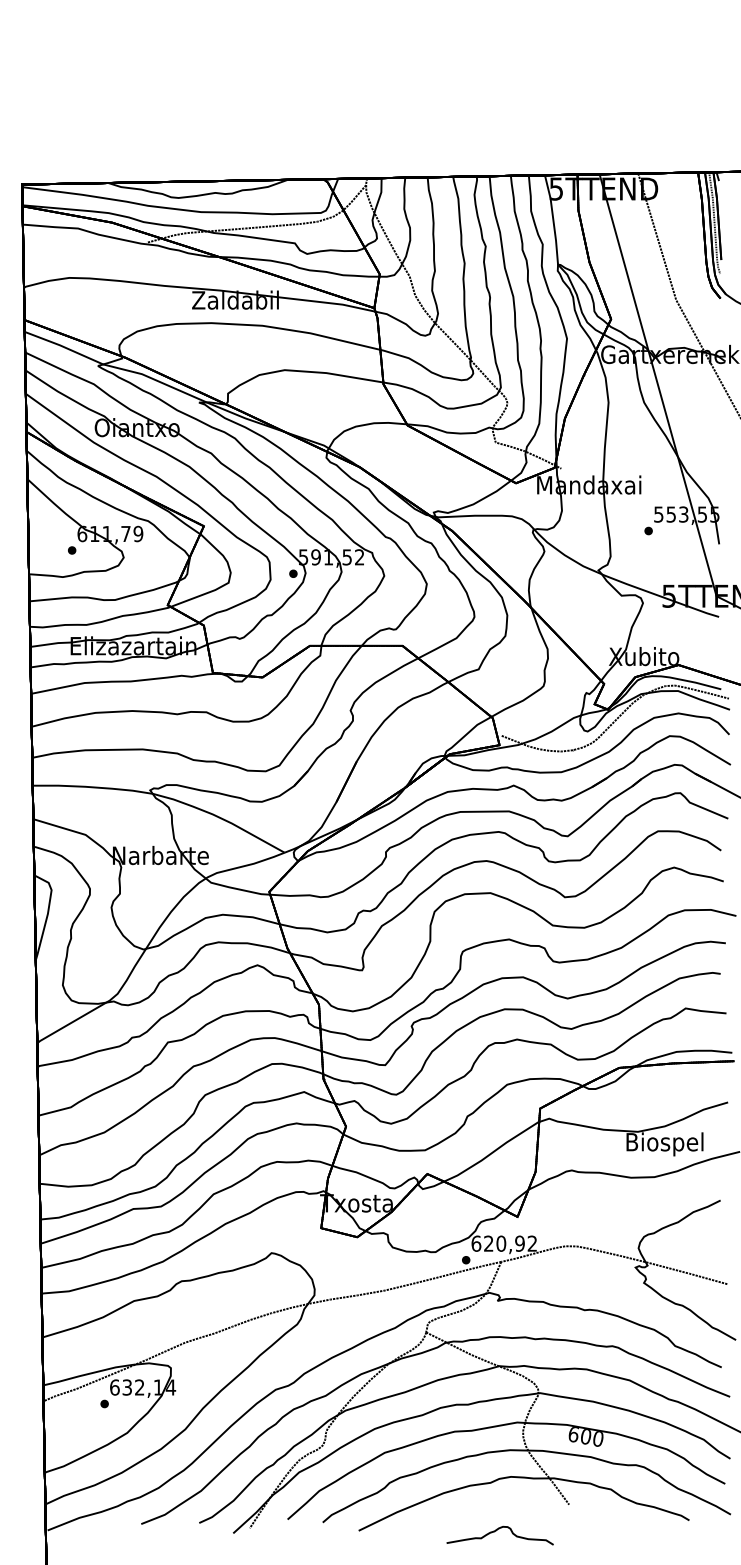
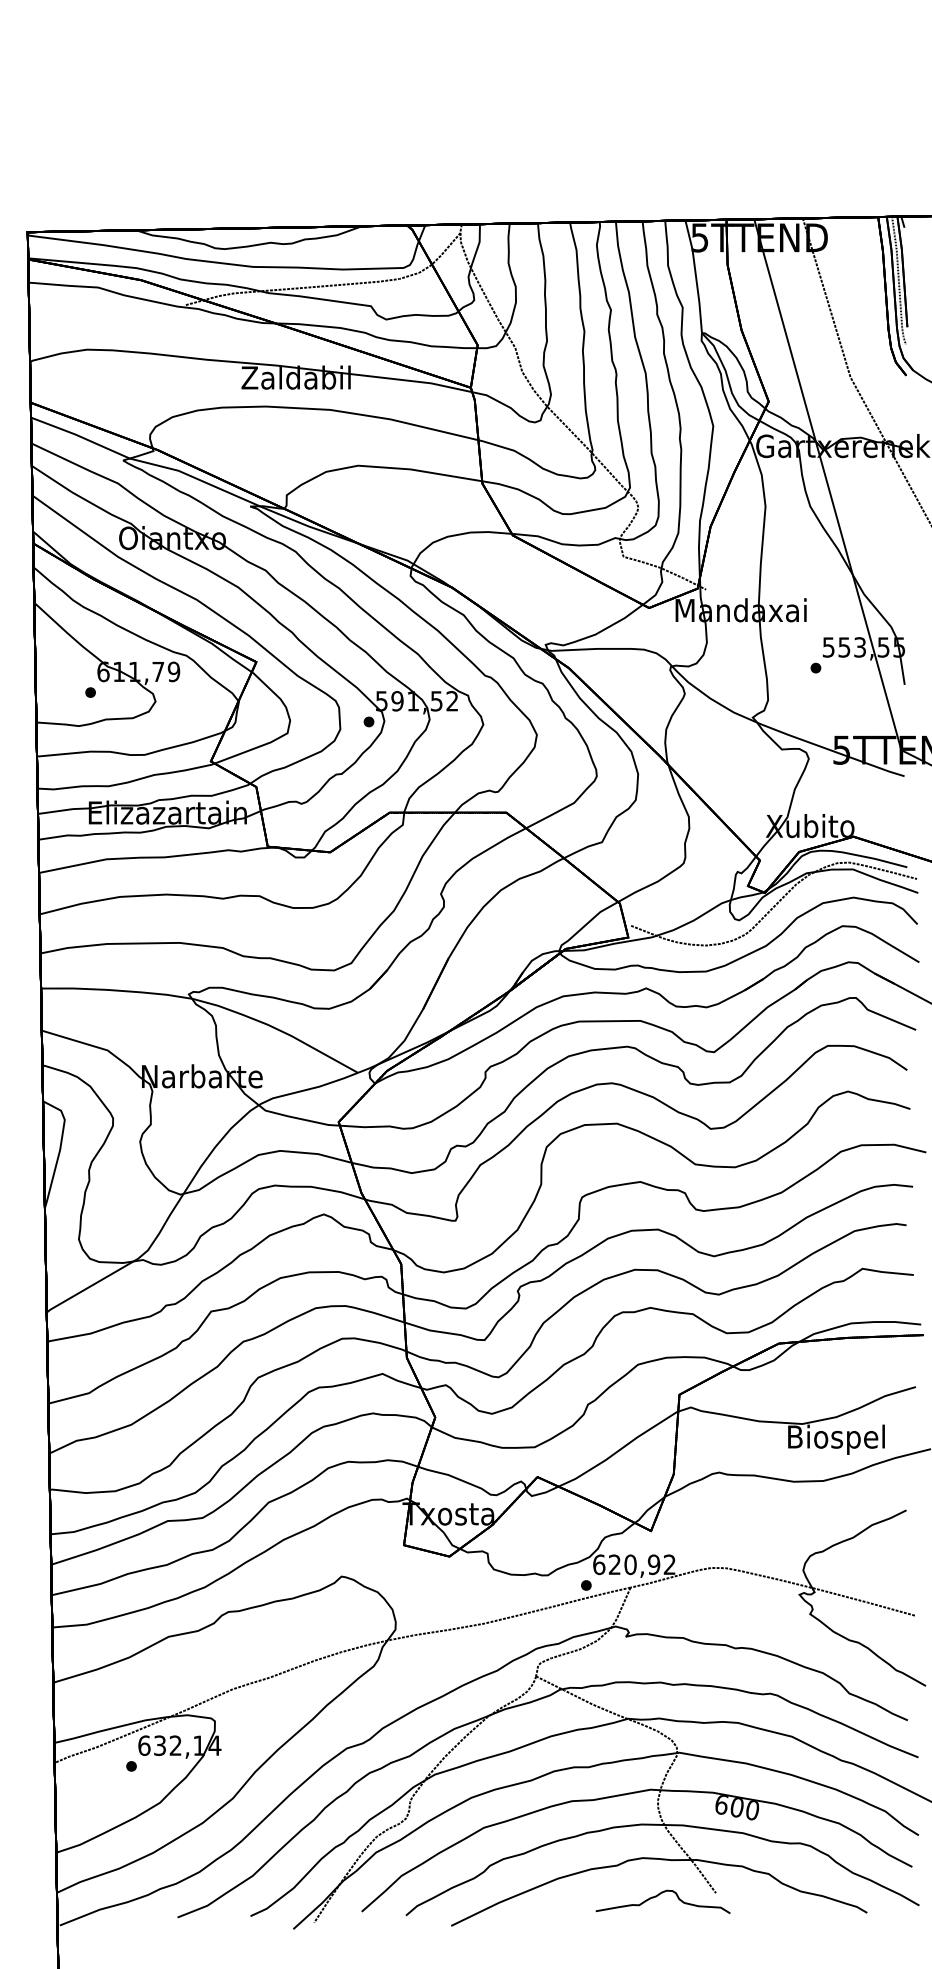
curve: (496, 1531) -> (658, 1896), moved

